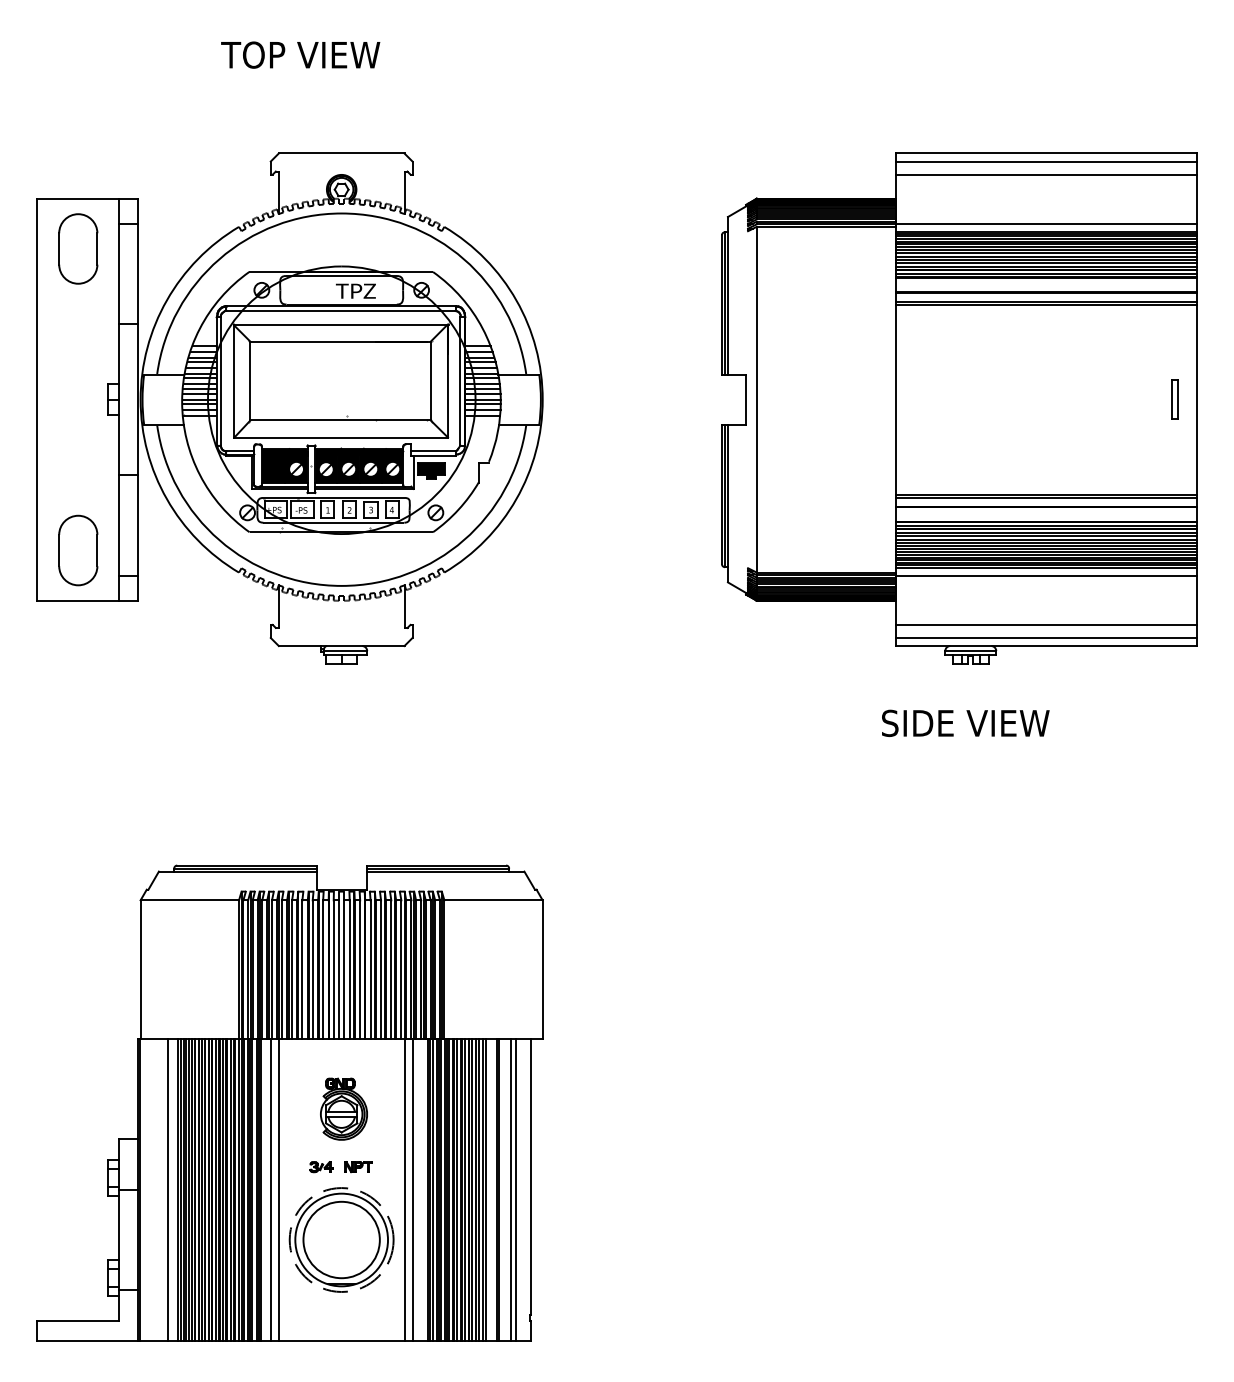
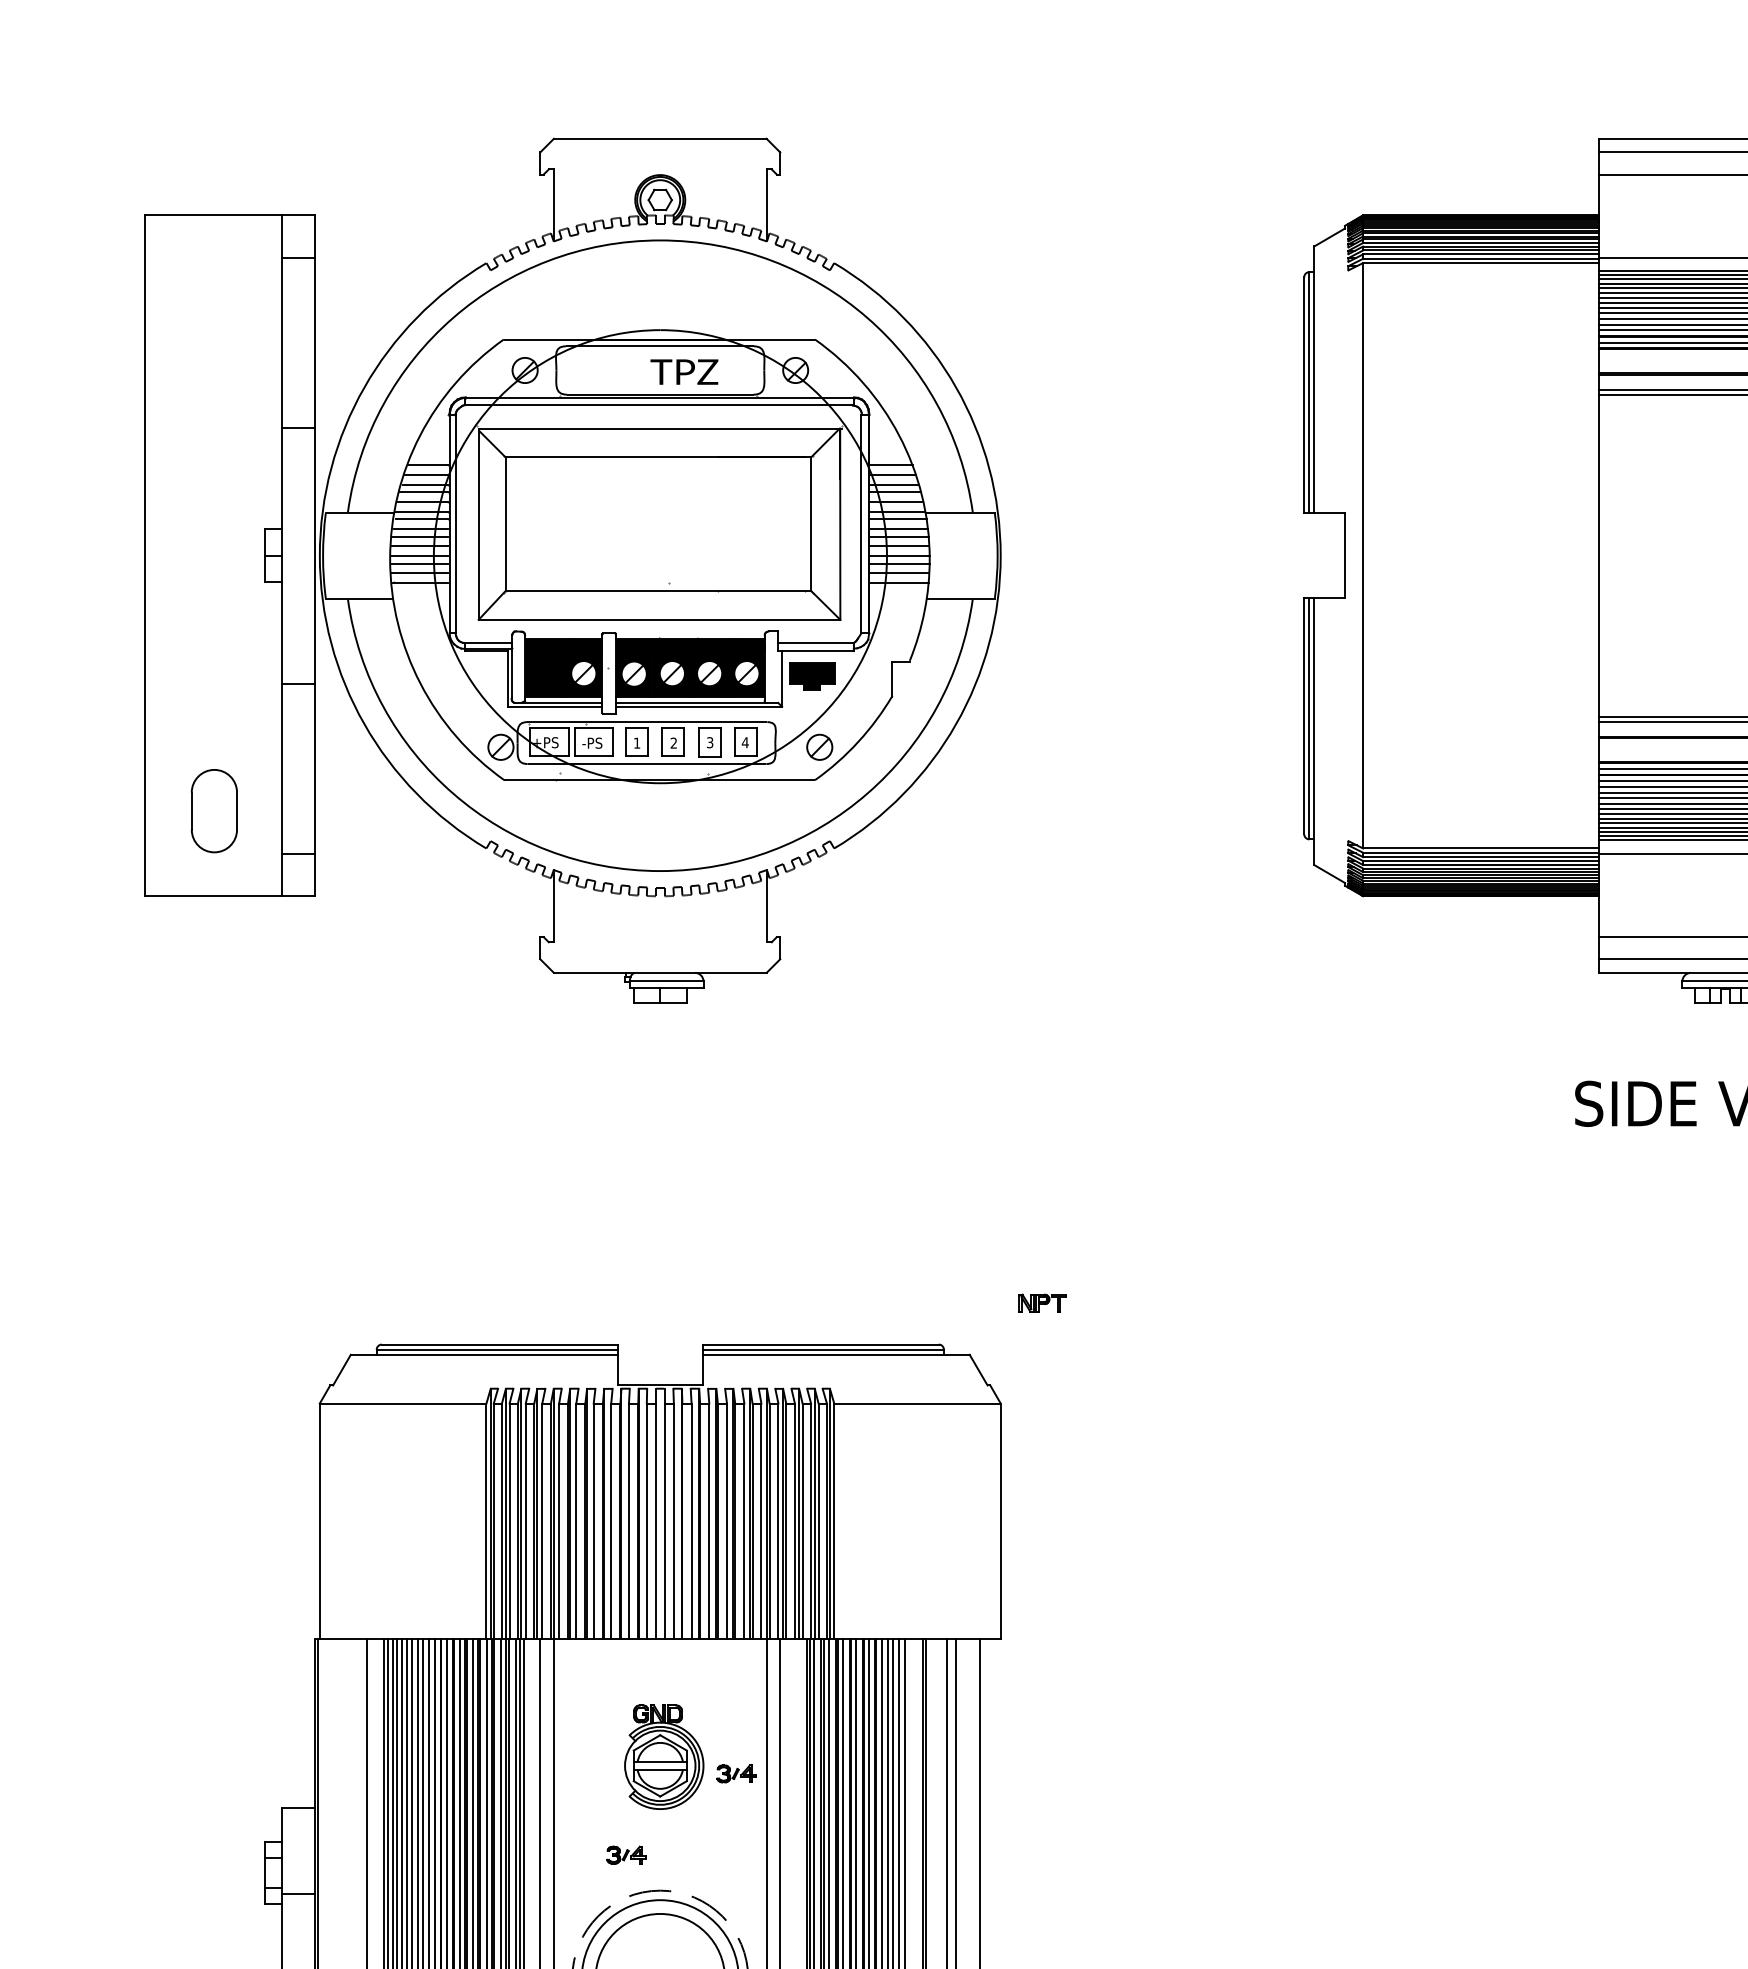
part: (78, 248) -> (214, 299), removed
part: (78, 550) -> (214, 811), size x0.7
part: (386, 1119) -> (736, 1774), added
part: (358, 1167) -> (1042, 1303), moved

